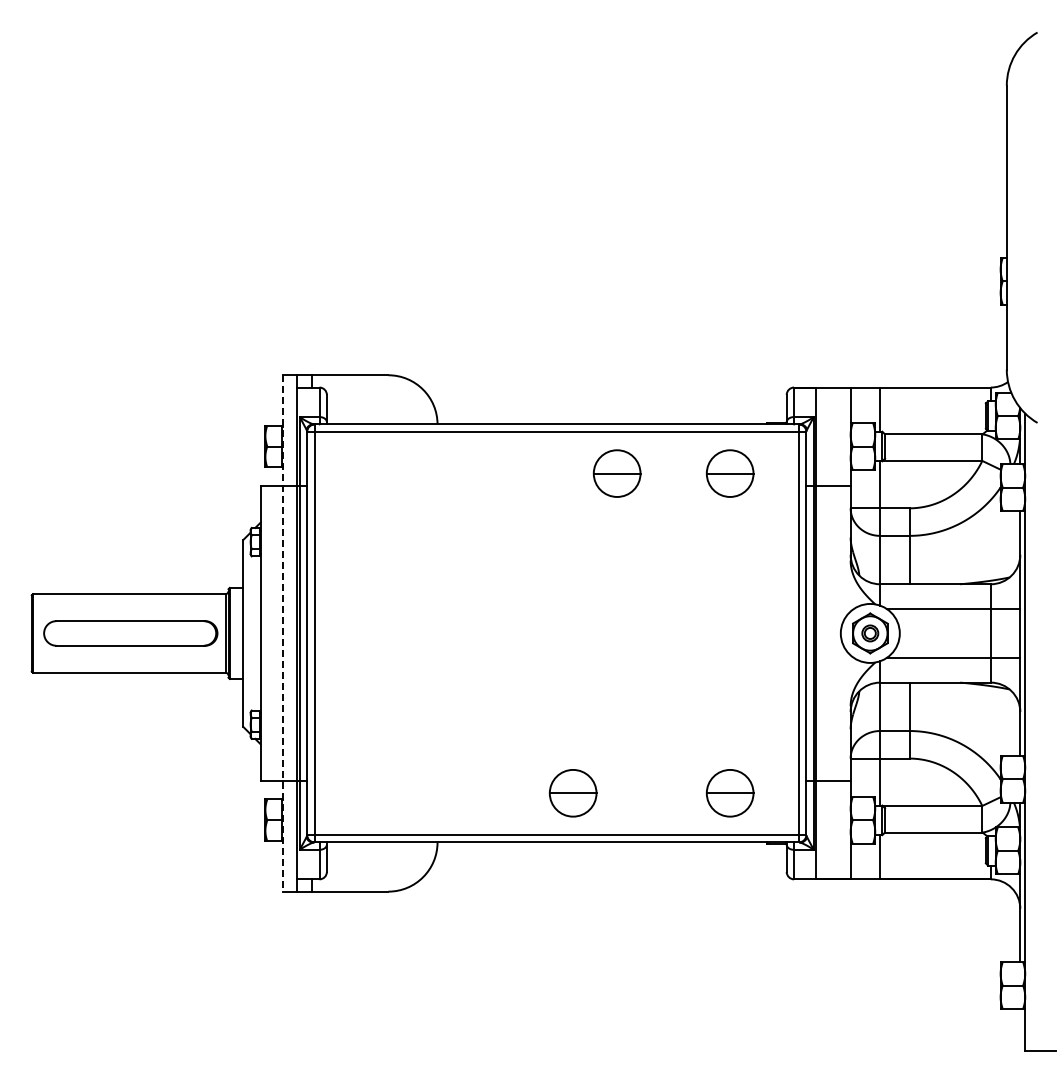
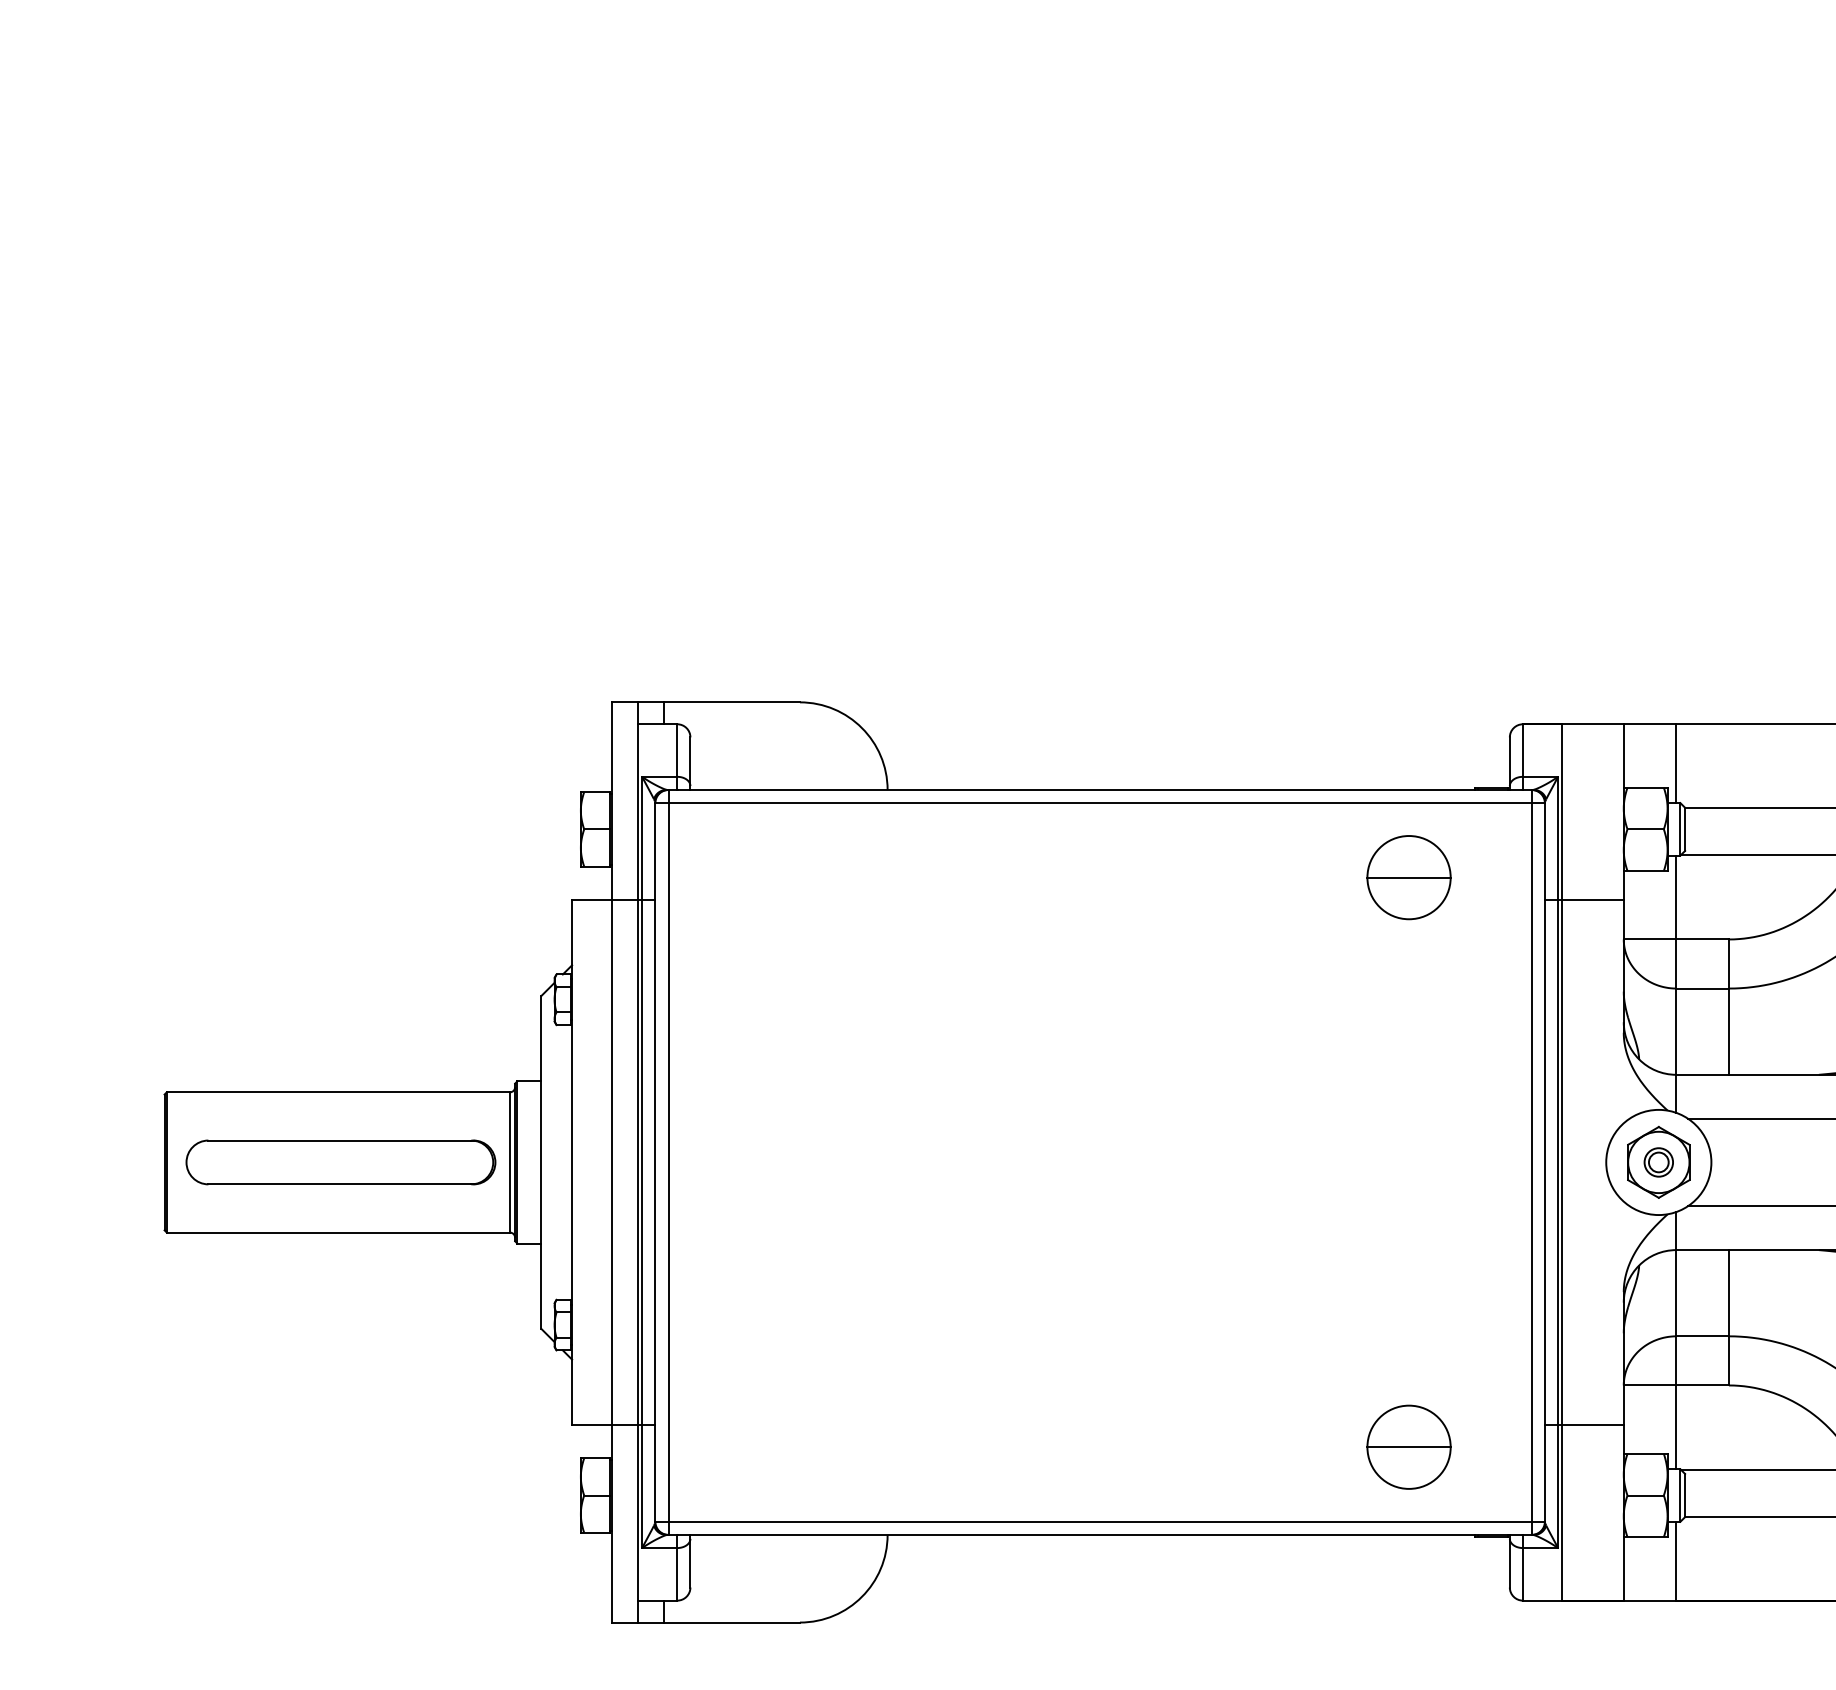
part: (616, 473) -> (1206, 877), removed
line: (282, 633) -> (611, 1162), dashed -> solid
part: (572, 793) -> (1128, 1447), removed

